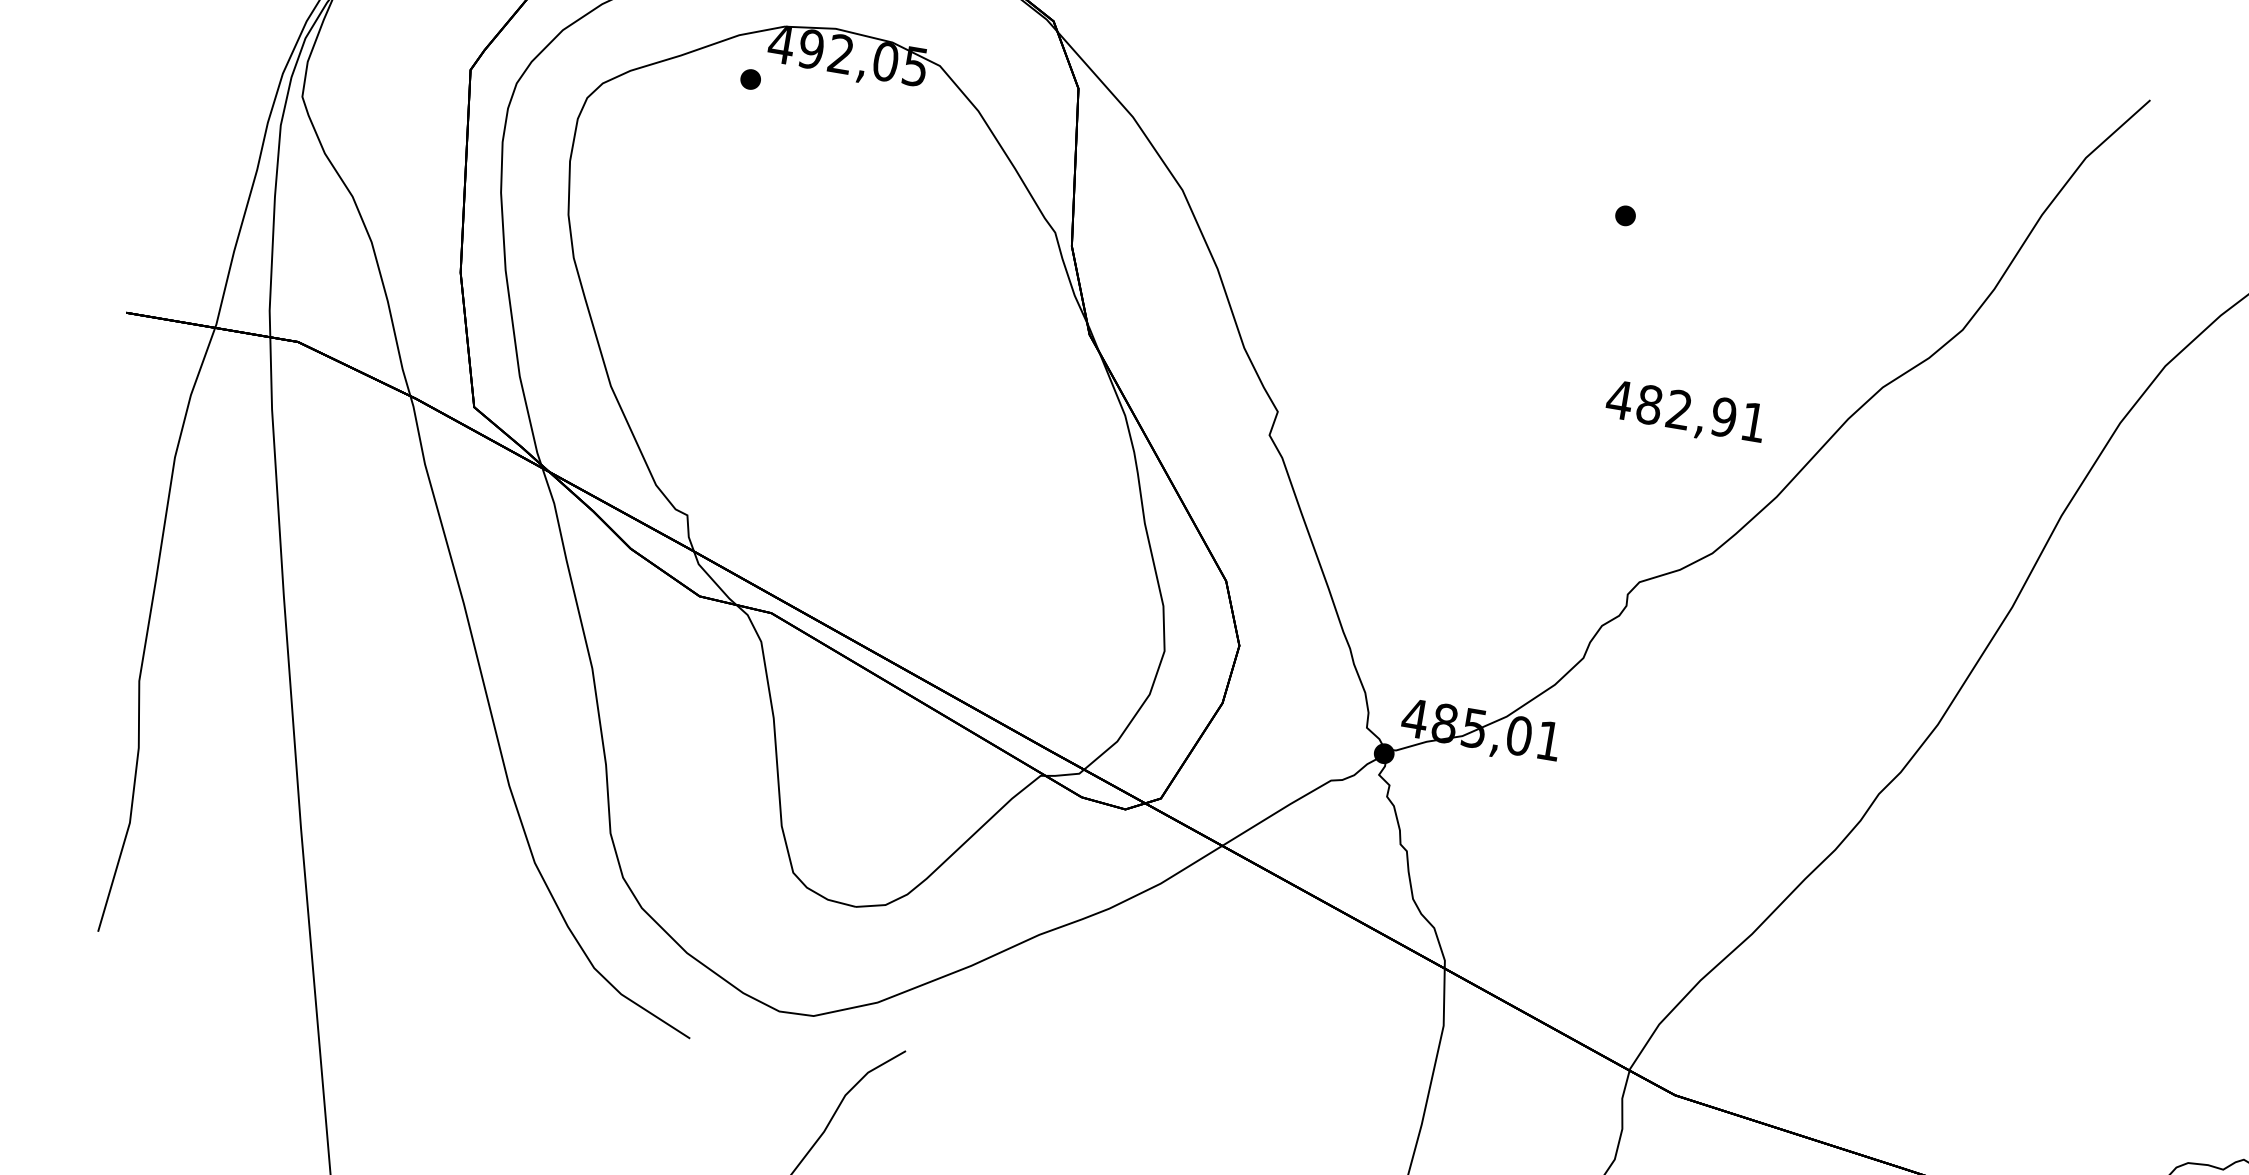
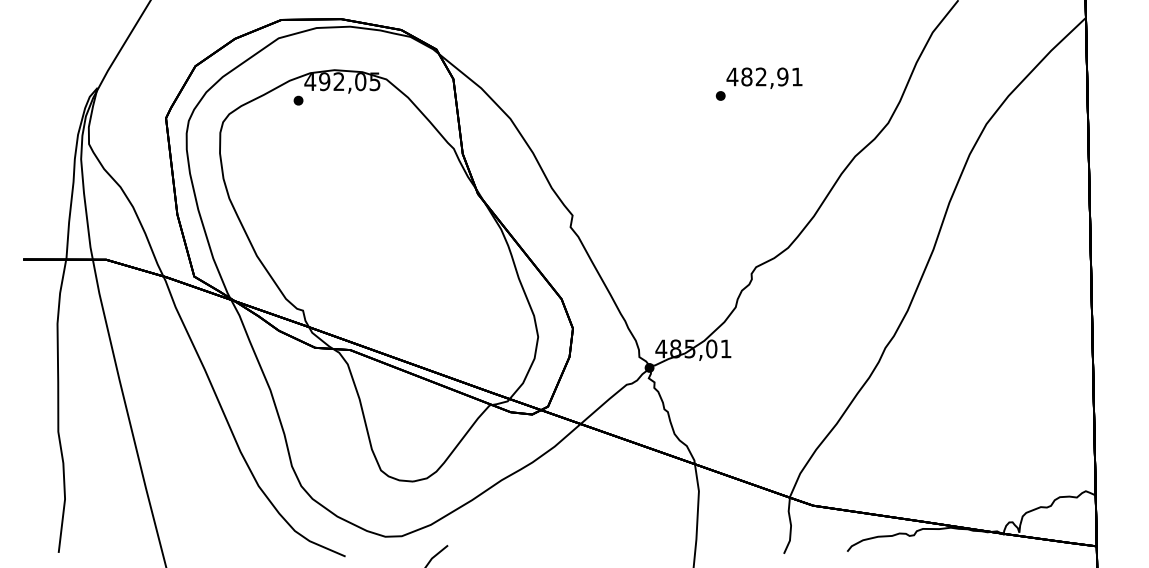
text: (1685, 412) -> (764, 77), moved

